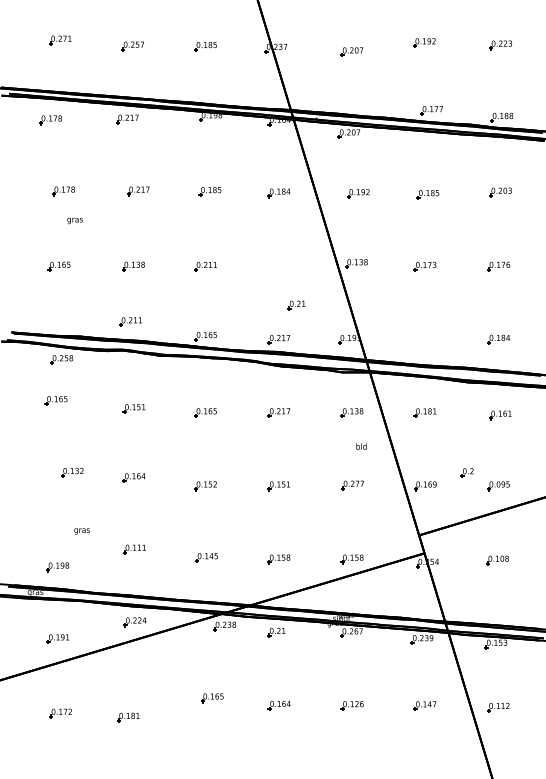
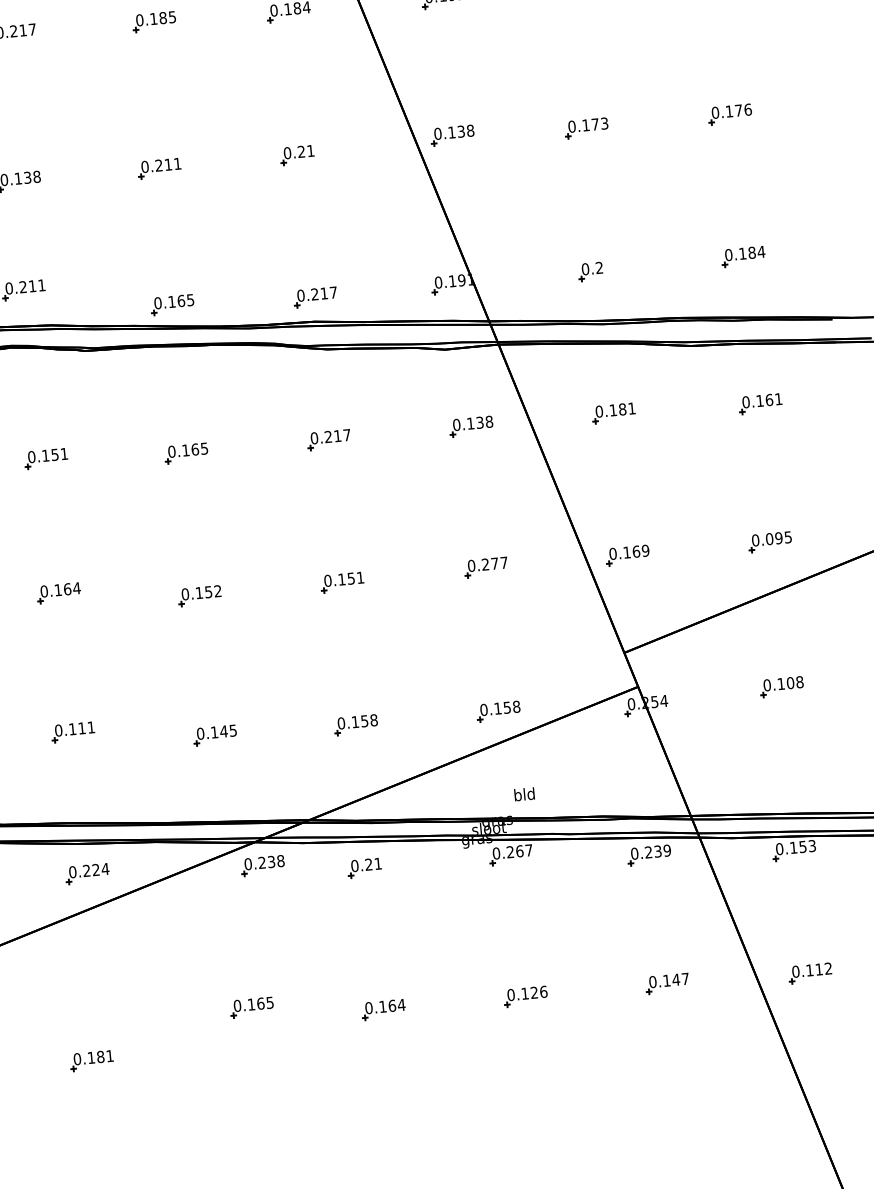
part: (296, 305) -> (297, 155), moved
text: (361, 446) -> (524, 794), moved
part: (466, 472) -> (589, 271), moved

